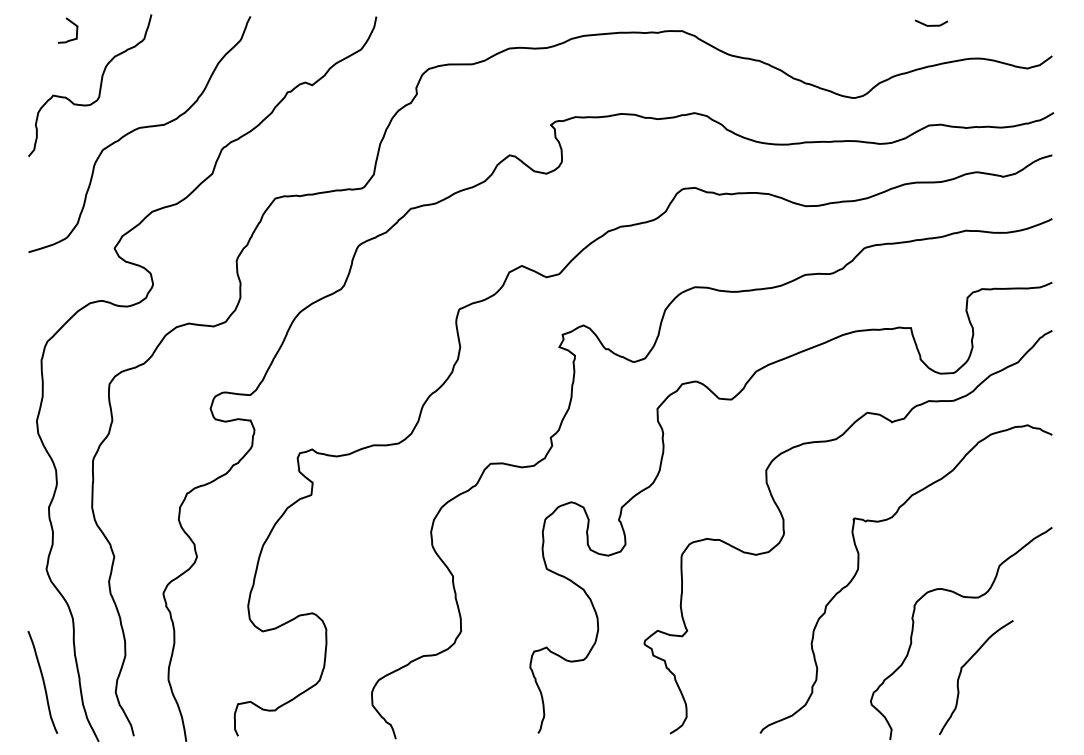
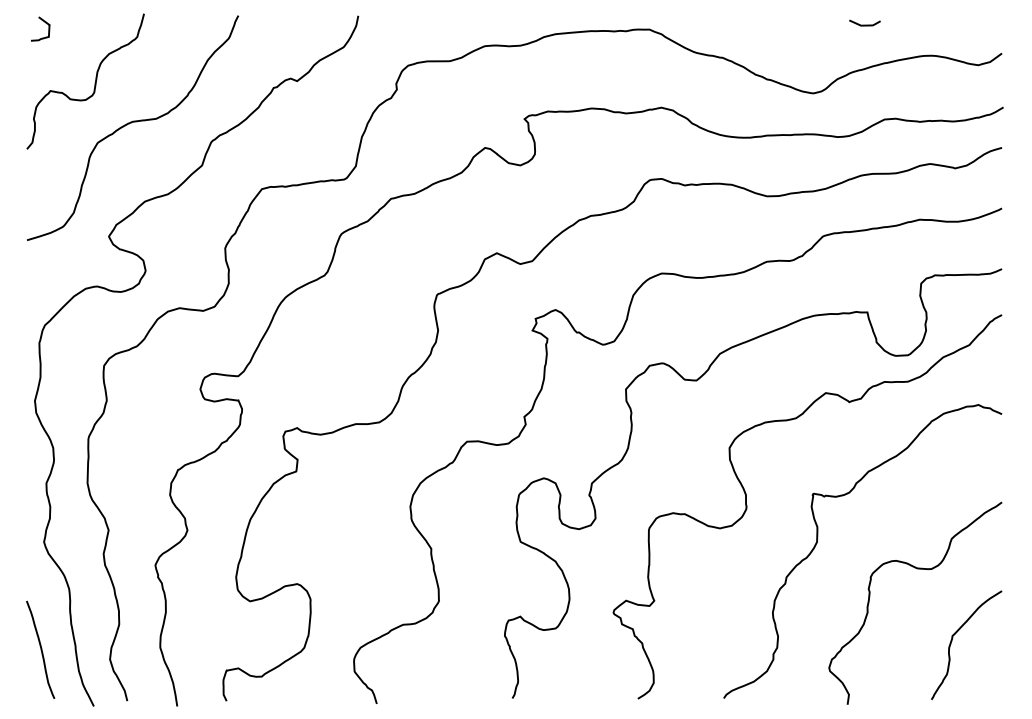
curve: (73, 24) -> (45, 23), moved
curve: (931, 24) -> (864, 24), moved
curve: (962, 670) -> (953, 638), moved

